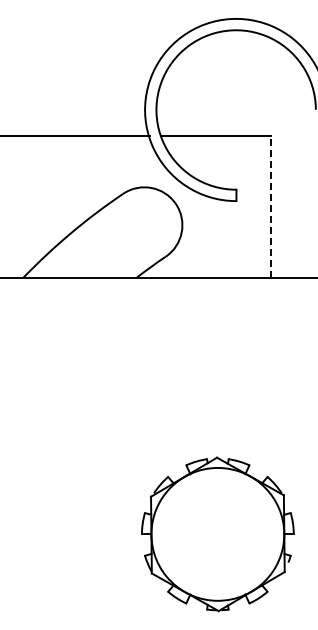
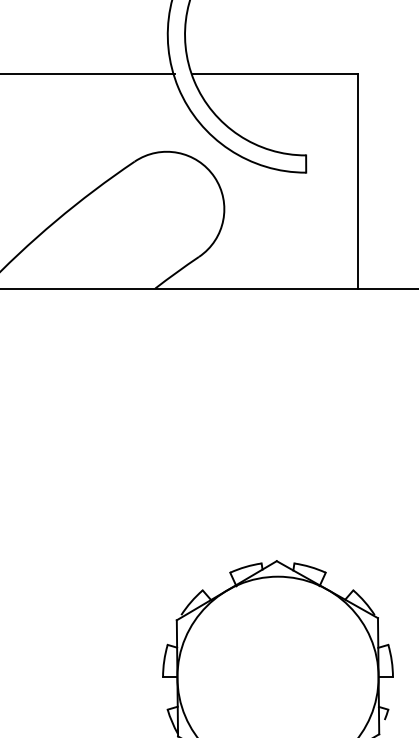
line: (270, 206) -> (357, 180), dashed -> solid

